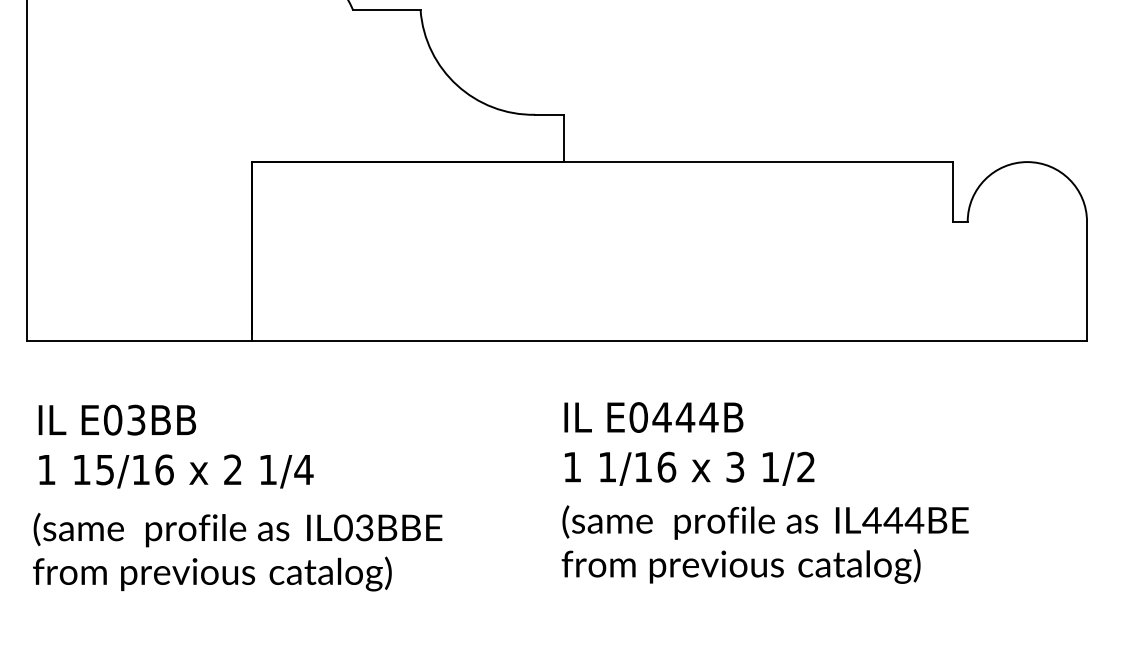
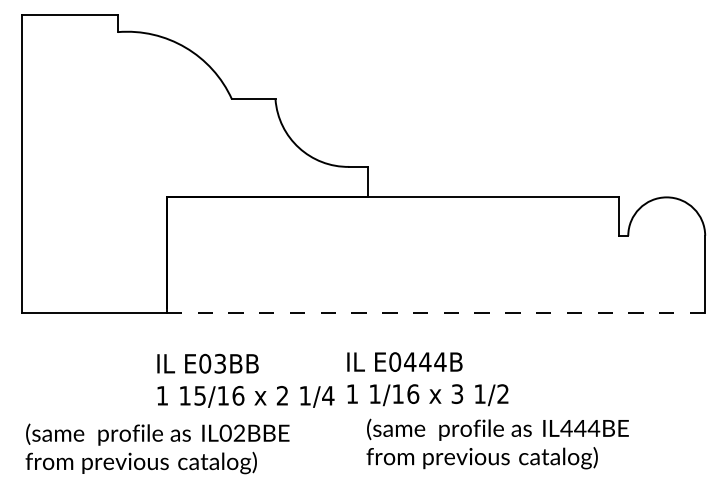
line: (670, 340) -> (436, 312), solid -> dashed
text: (688, 444) -> (427, 379), moved
text: (175, 446) -> (245, 380), moved
text: (363, 531) -> (238, 435), IL03BBE -> IL02BBE

